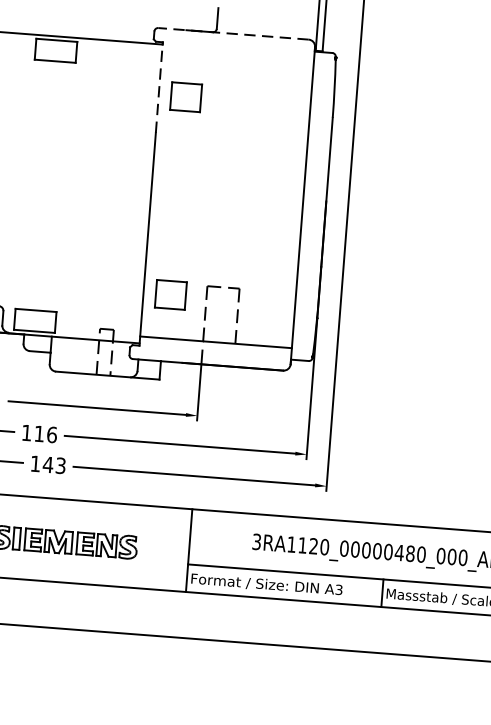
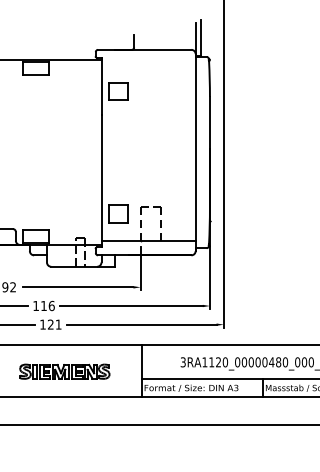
line: (233, 33) -> (144, 49), dashed -> solid
line: (159, 87) -> (101, 86), dashed -> solid
text: (54, 465) -> (54, 324), 143 -> 121

